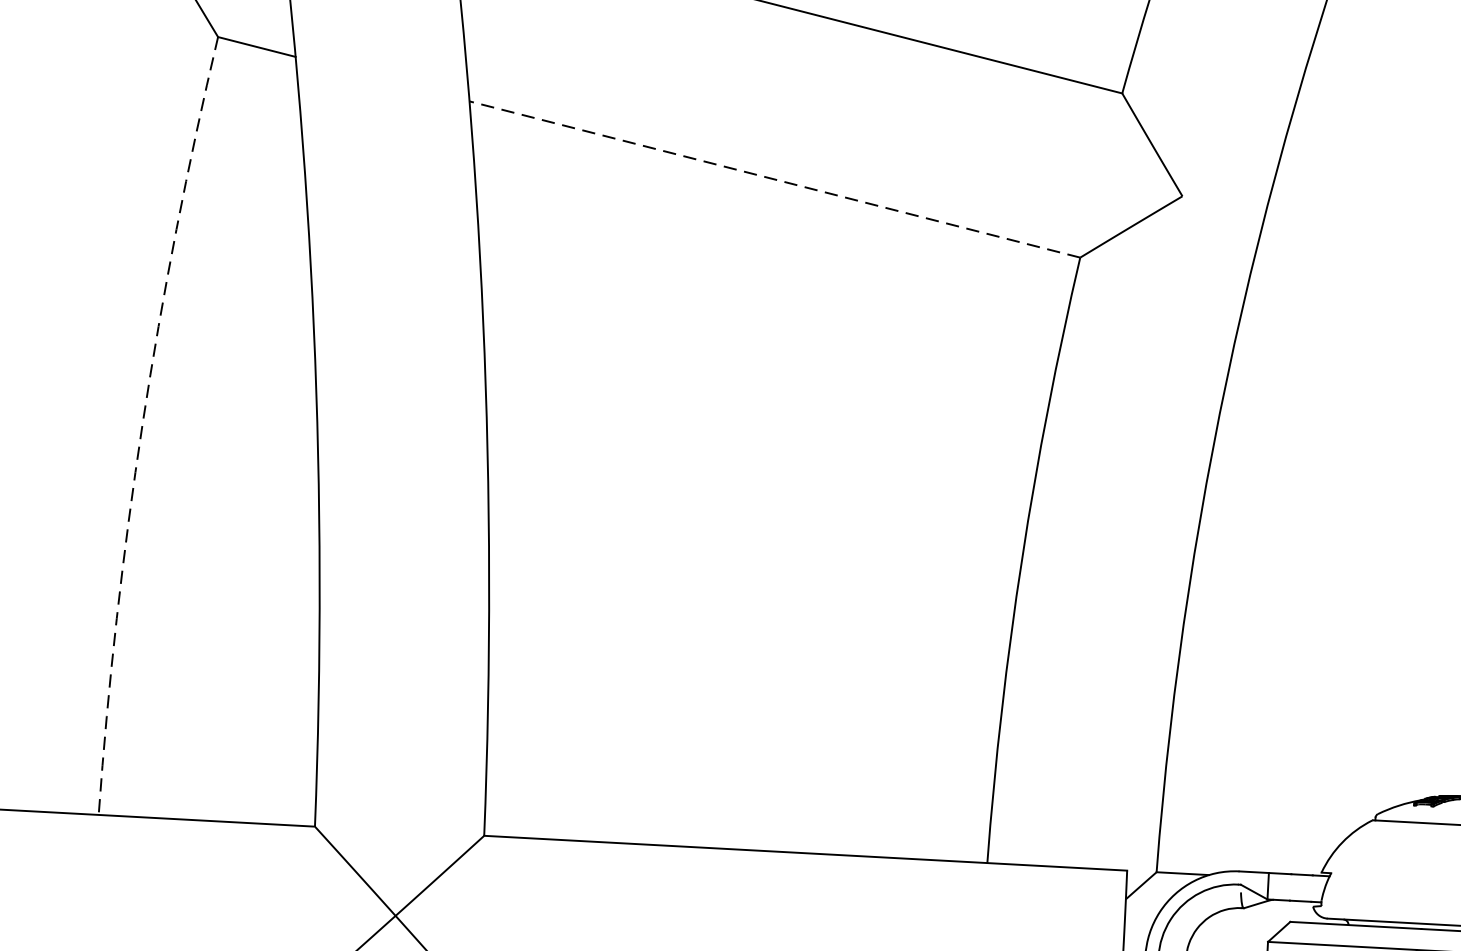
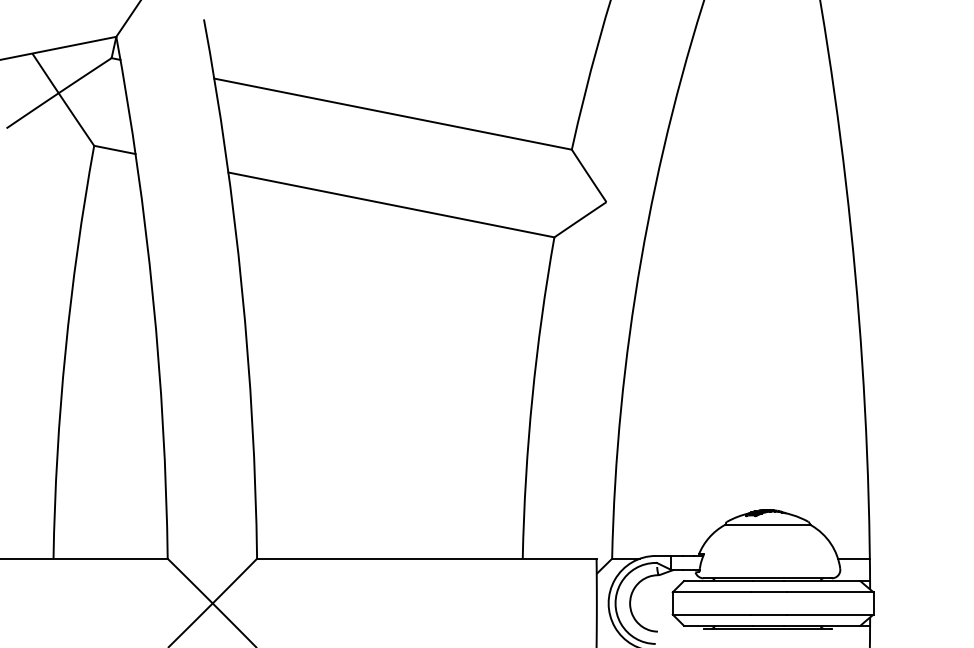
line: (773, 178) -> (390, 204), dashed -> solid
arc: (142, 423) -> (65, 351), dashed -> solid

